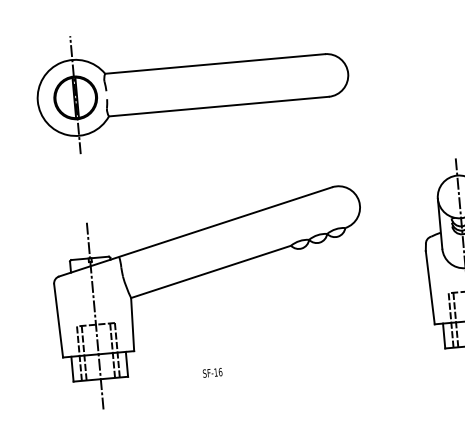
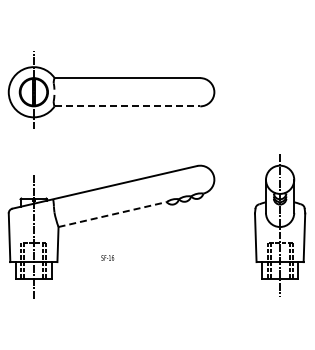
line: (218, 106) -> (127, 106), solid -> dashed
line: (210, 271) -> (112, 214), solid -> dashed
text: (212, 372) -> (107, 257), moved

